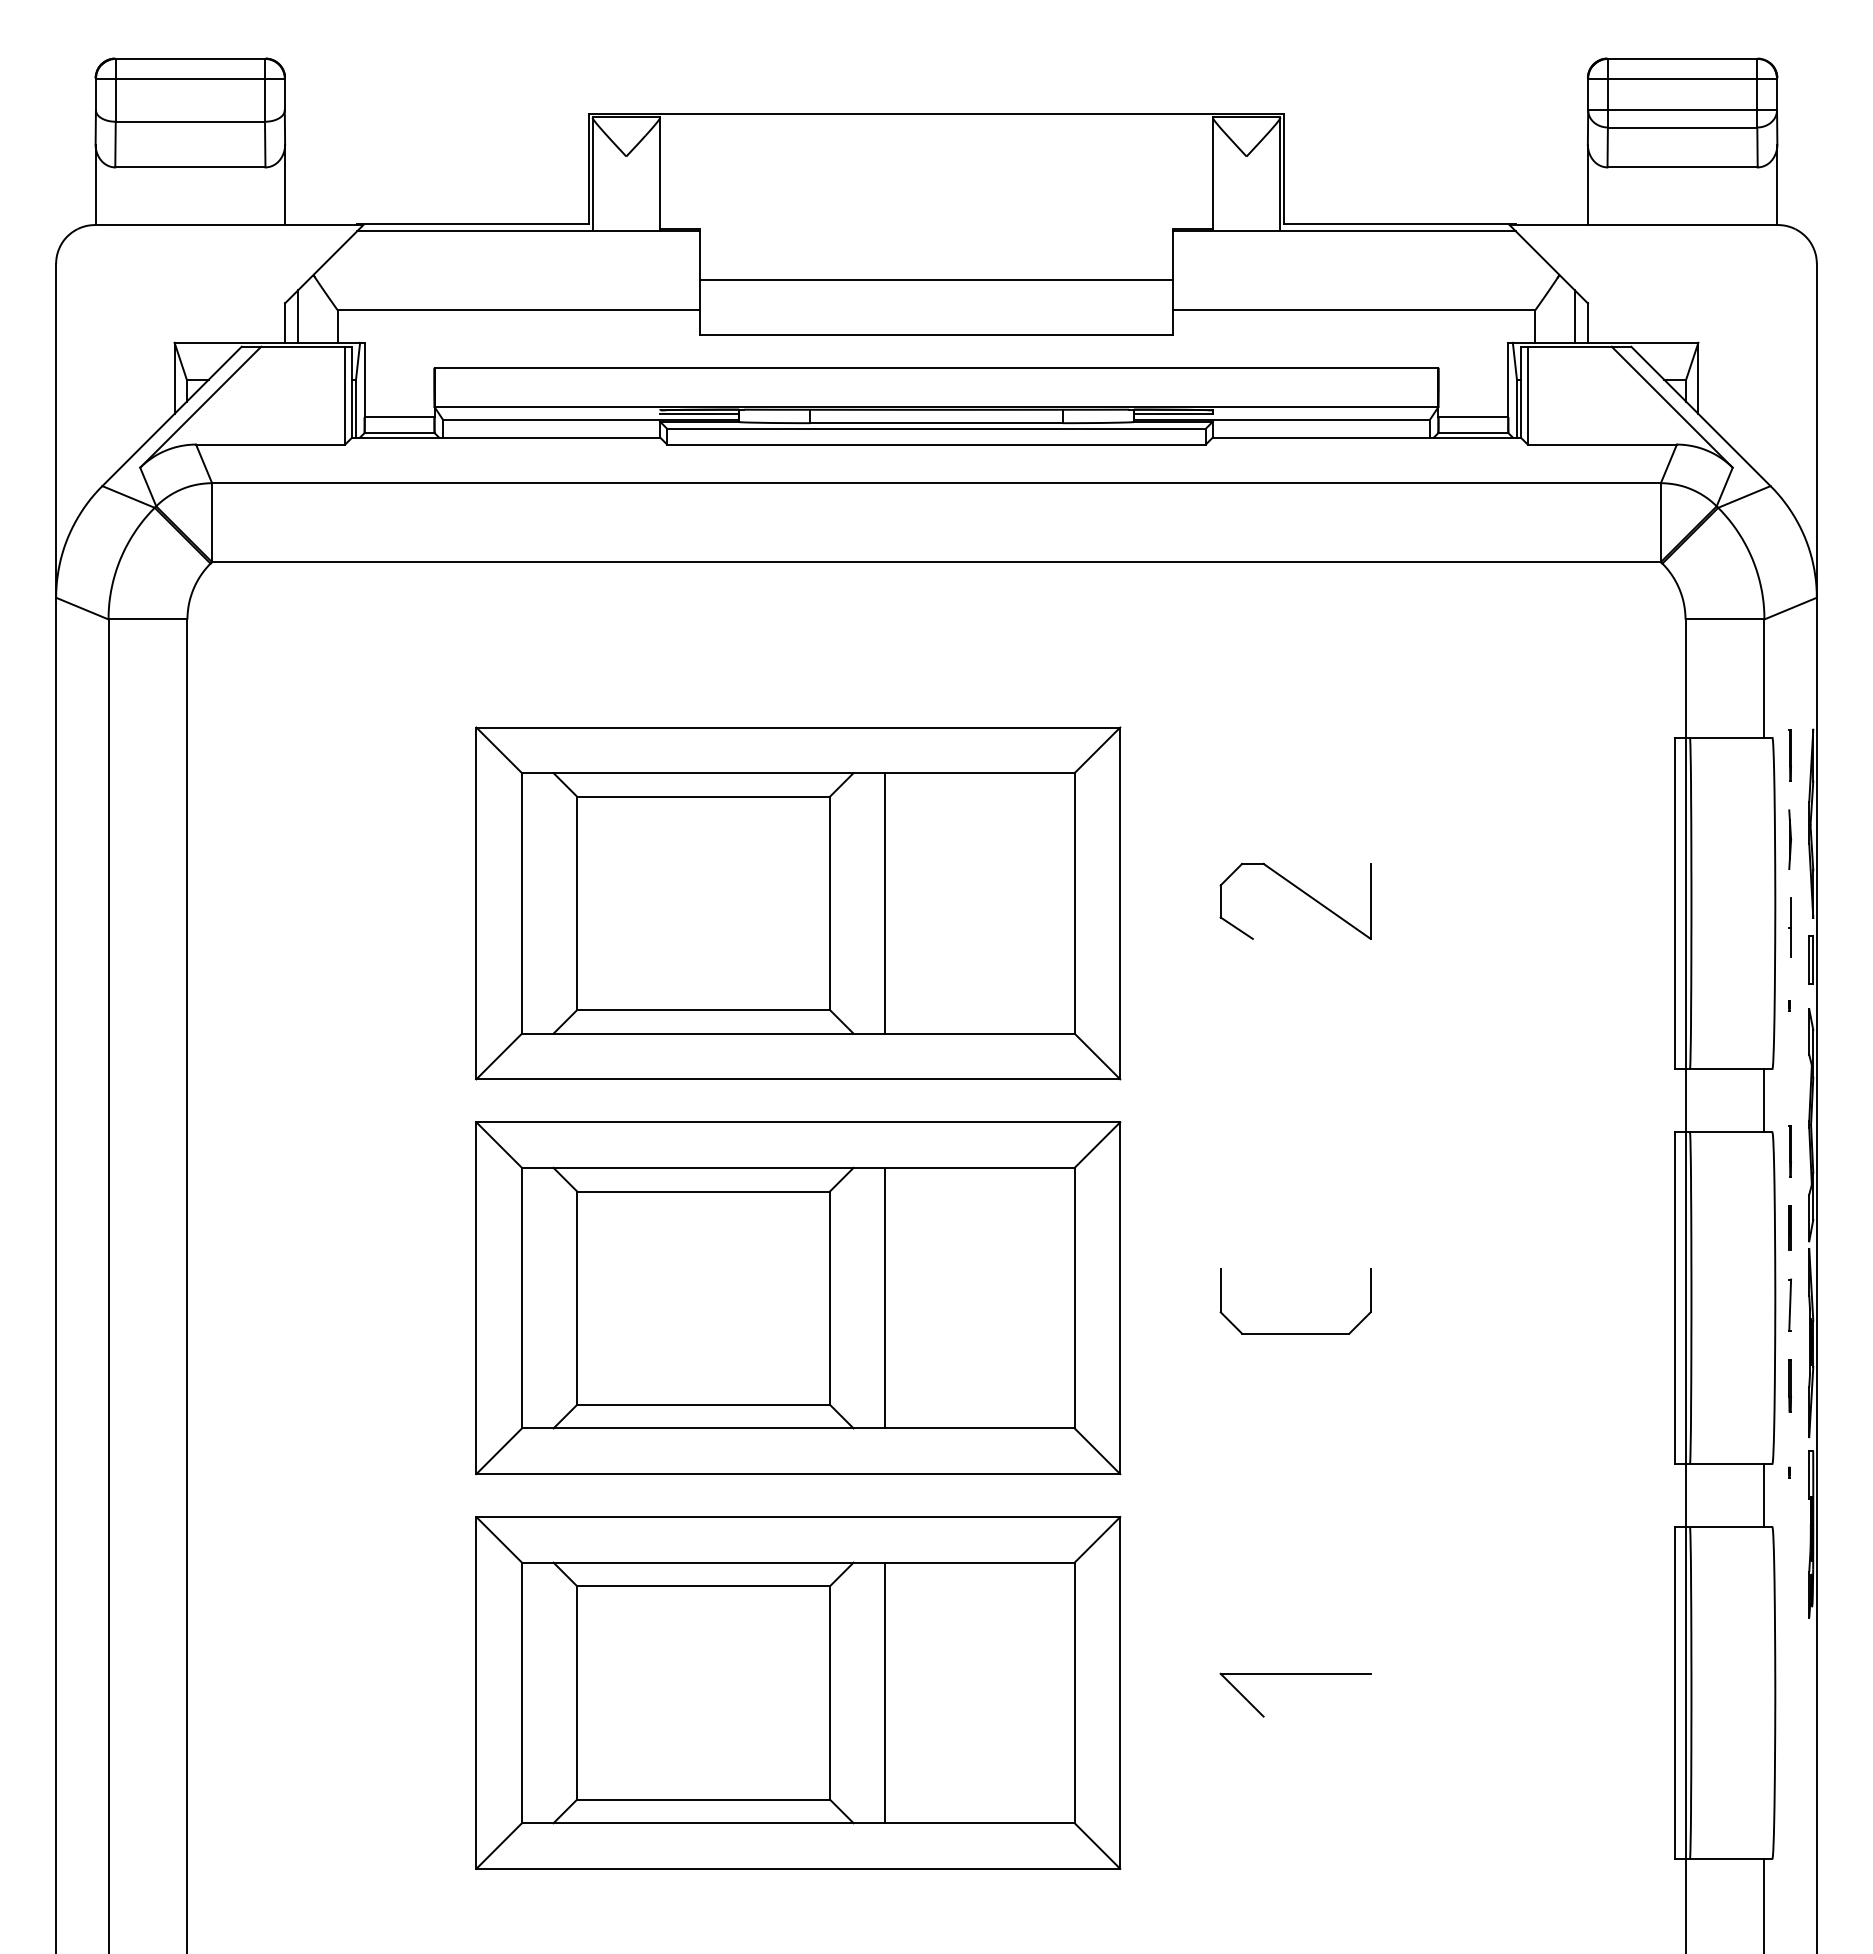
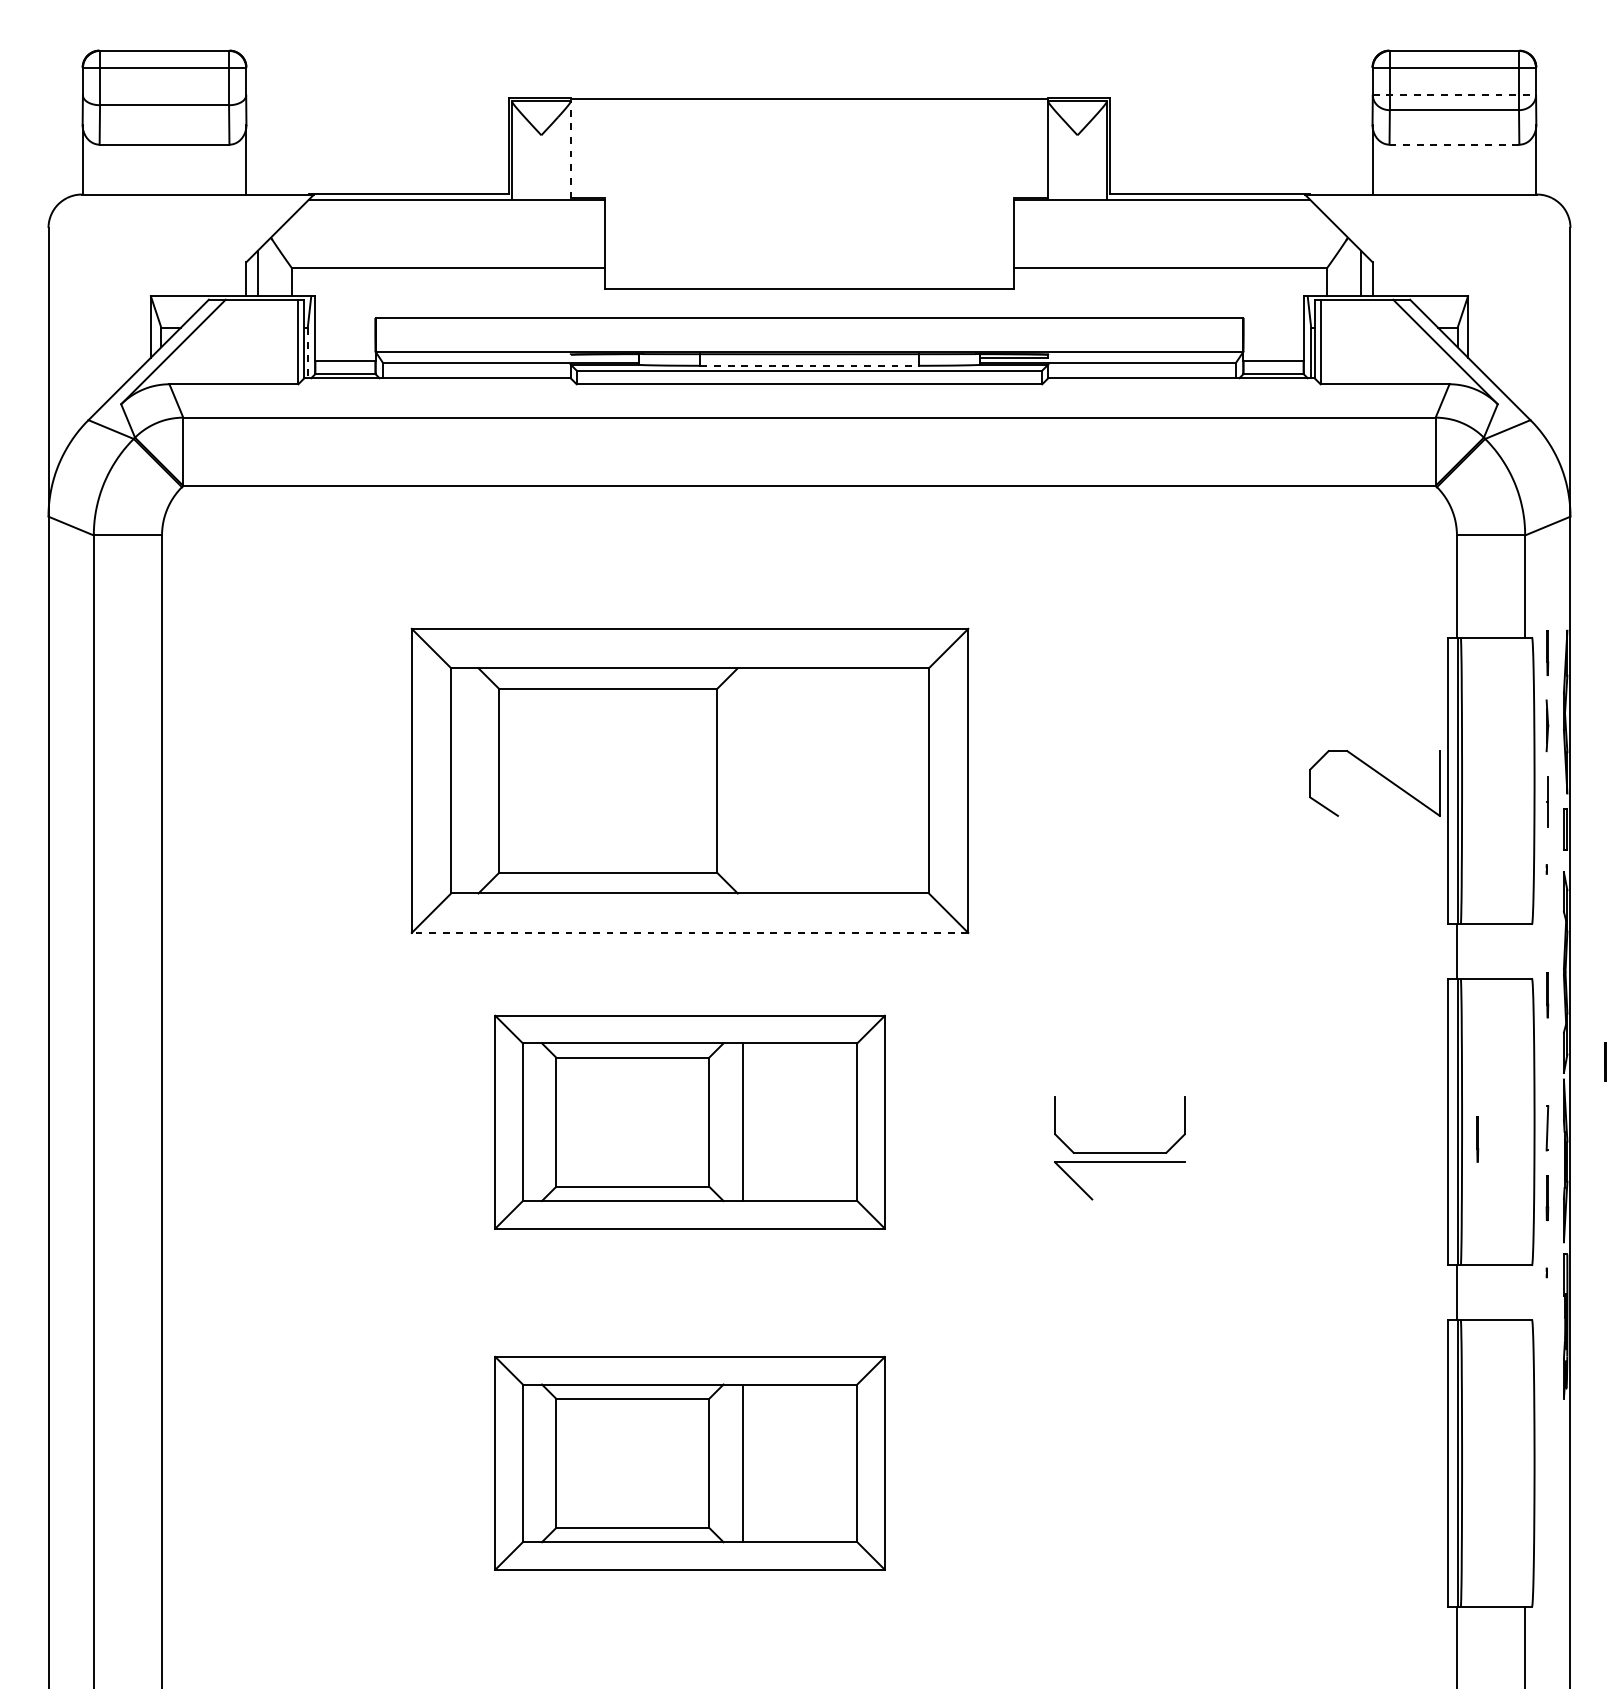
line: (1683, 110) -> (1455, 95), solid -> dashed
line: (1683, 167) -> (1455, 144), solid -> dashed
line: (660, 172) -> (570, 149), solid -> dashed
line: (936, 279) -> (809, 241), removed
line: (356, 408) -> (308, 353), solid -> dashed
line: (699, 413) -> (604, 357), removed
line: (936, 423) -> (809, 366), solid -> dashed
part: (1302, 892) -> (1380, 775), moved
line: (885, 903) -> (765, 780), removed
line: (798, 1079) -> (690, 933), solid -> dashed
line: (1764, 1100) -> (1525, 951), removed
line: (1789, 1227) -> (1604, 1061), moved
part: (798, 1298) -> (690, 1122), size x0.7
line: (1708, 1318) -> (1476, 1139), added
line: (1764, 1495) -> (1525, 1292), removed
part: (1295, 1674) -> (1119, 1163), moved
part: (798, 1692) -> (690, 1462), size x0.7

